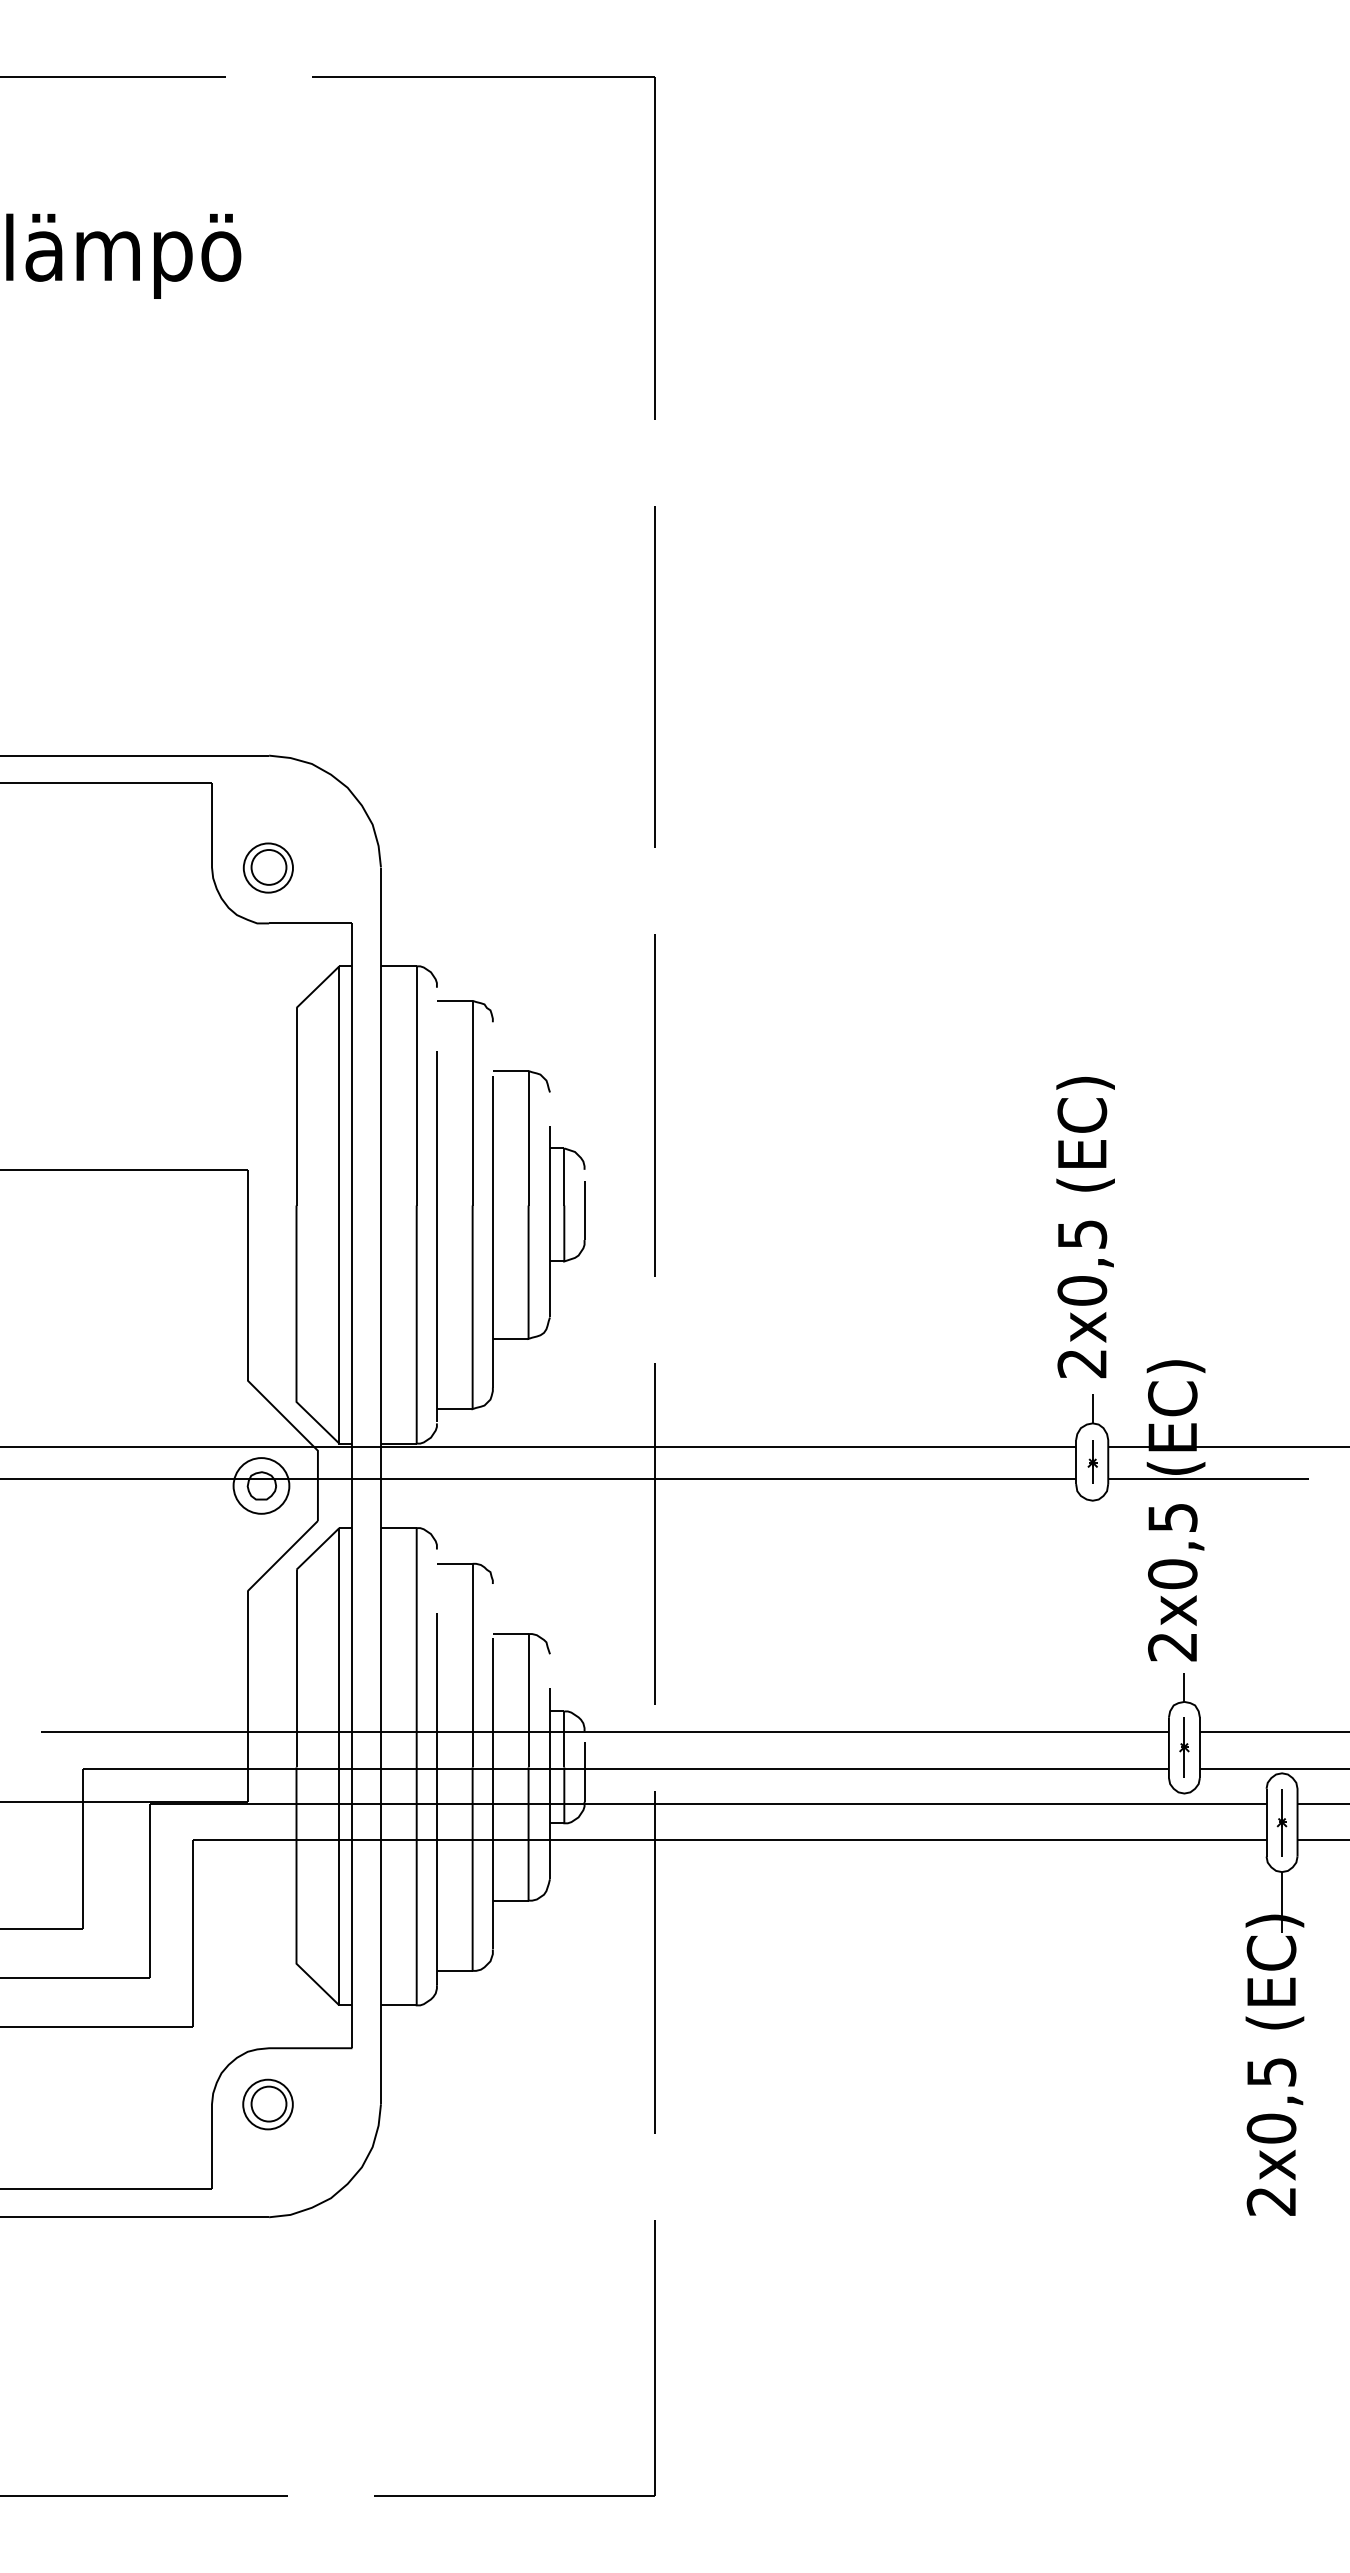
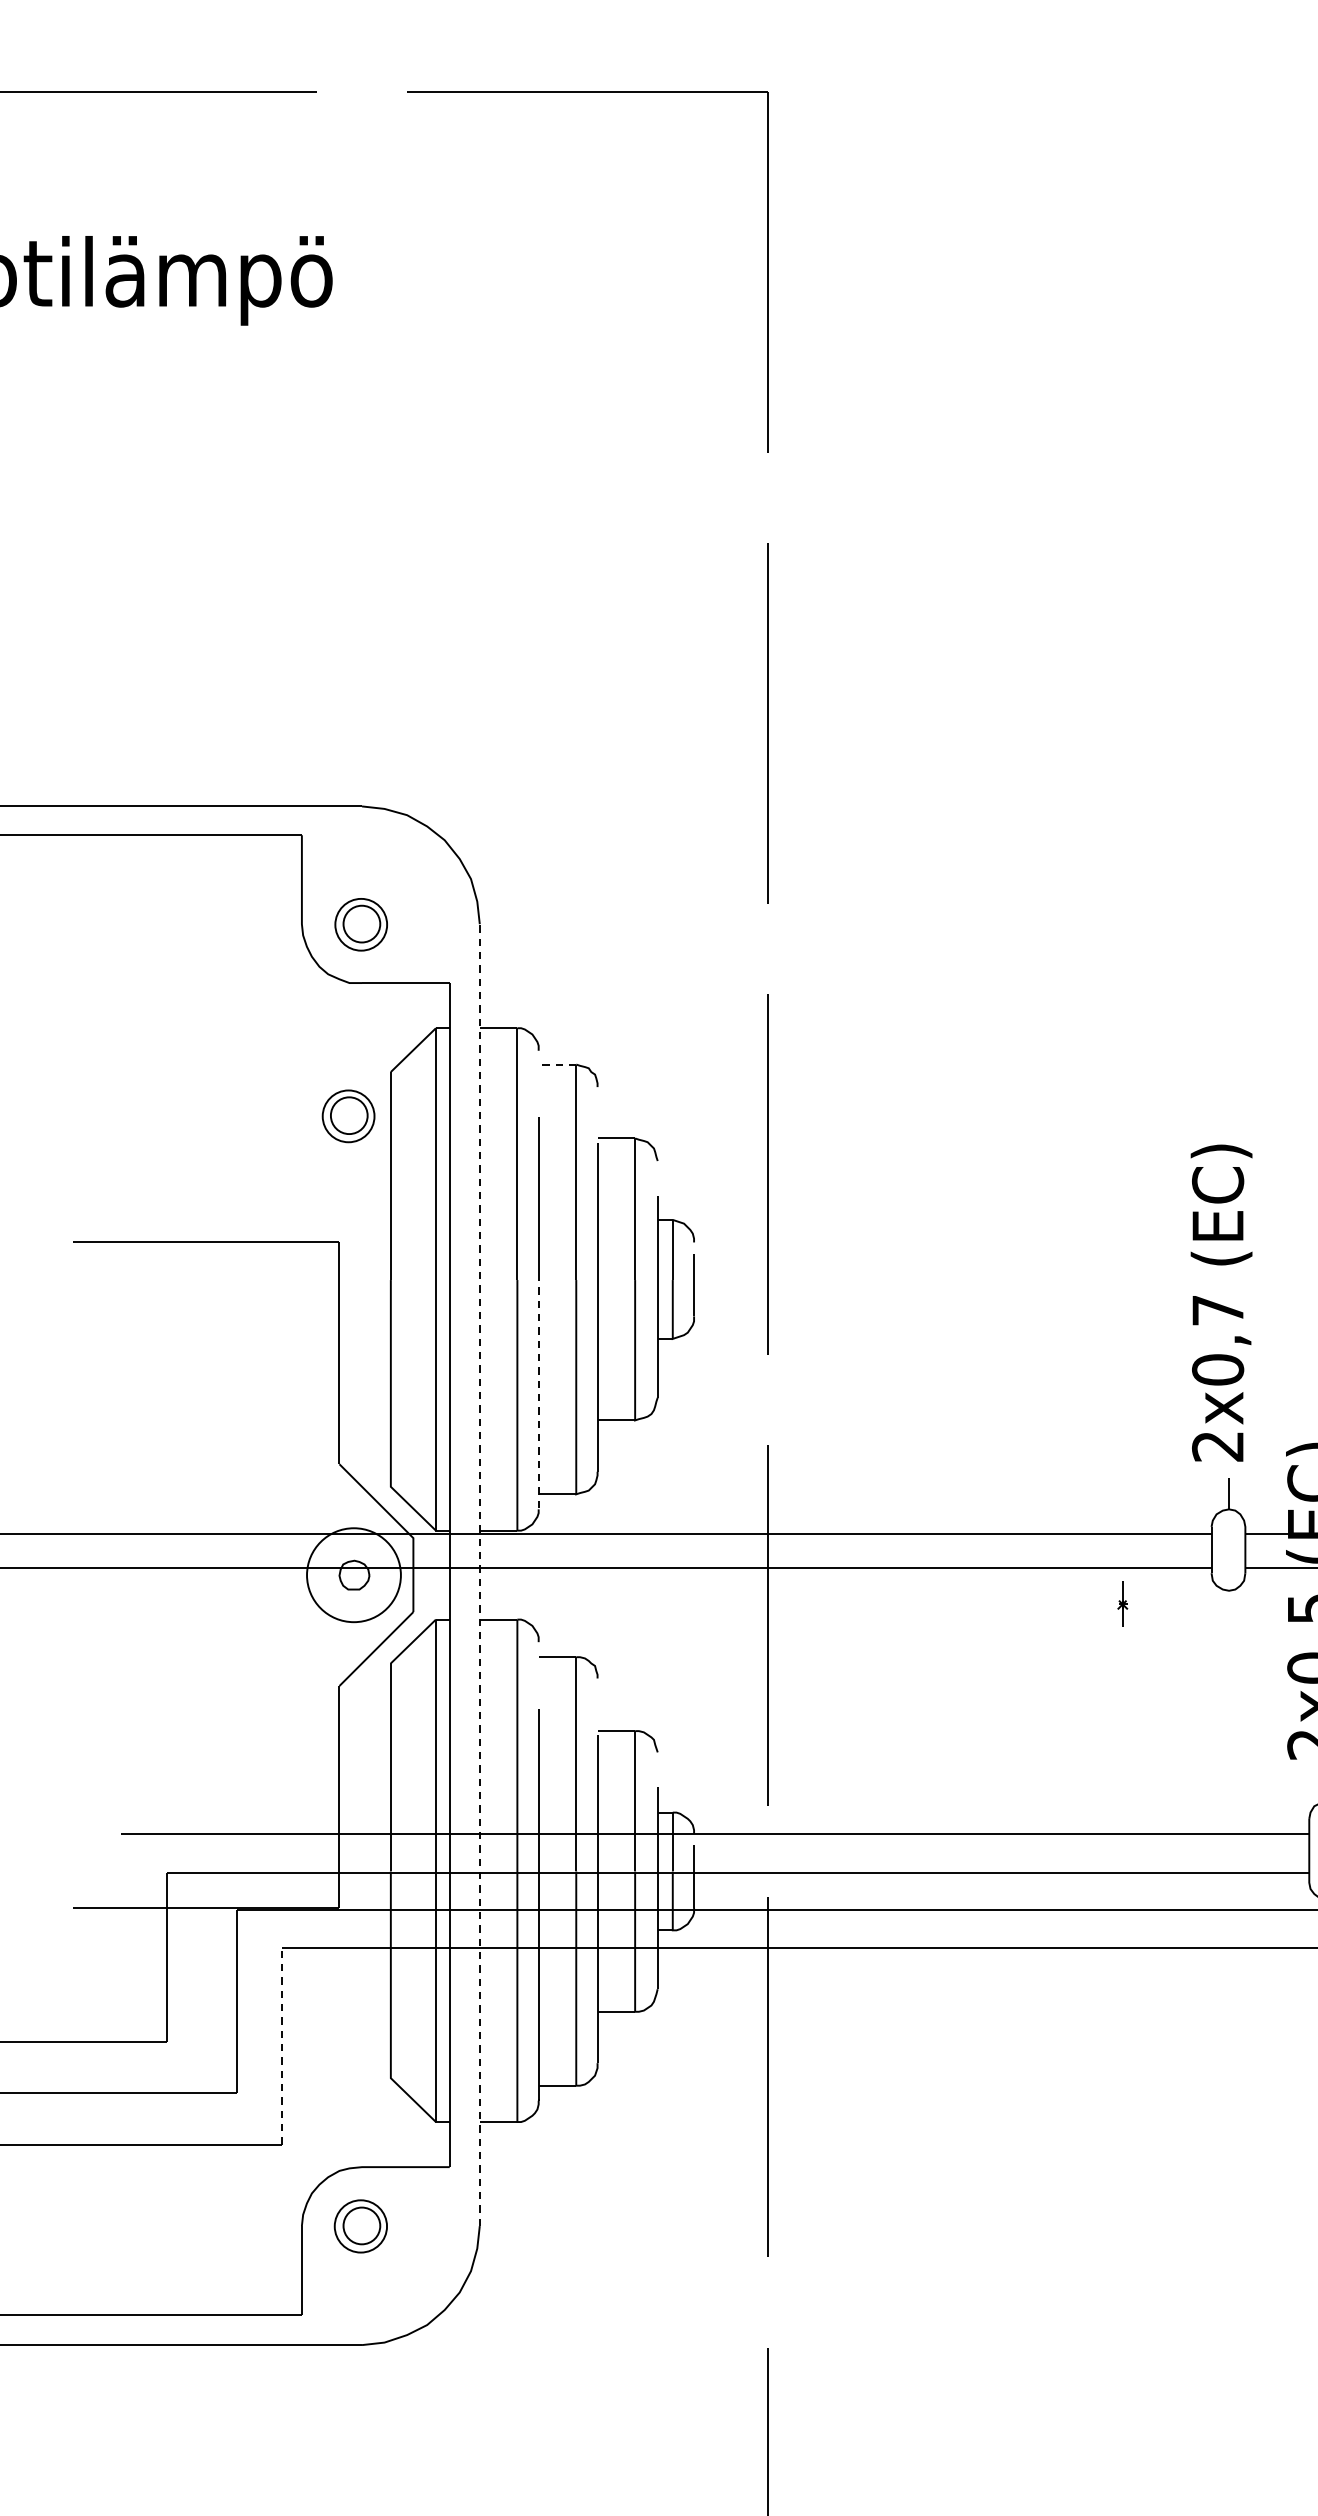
line: (454, 1000) -> (557, 1064), solid -> dashed
part: (255, 1049) -> (347, 1115), added
text: (1082, 1234) -> (1218, 1310), 2x0,5 -> 2x0,7
line: (436, 1313) -> (538, 1393), solid -> dashed
part: (1092, 1461) -> (1122, 1603), moved
circle: (261, 1485) -> (354, 1574), size x1.6
line: (381, 1485) -> (480, 1574), solid -> dashed
line: (192, 1932) -> (281, 2045), solid -> dashed

